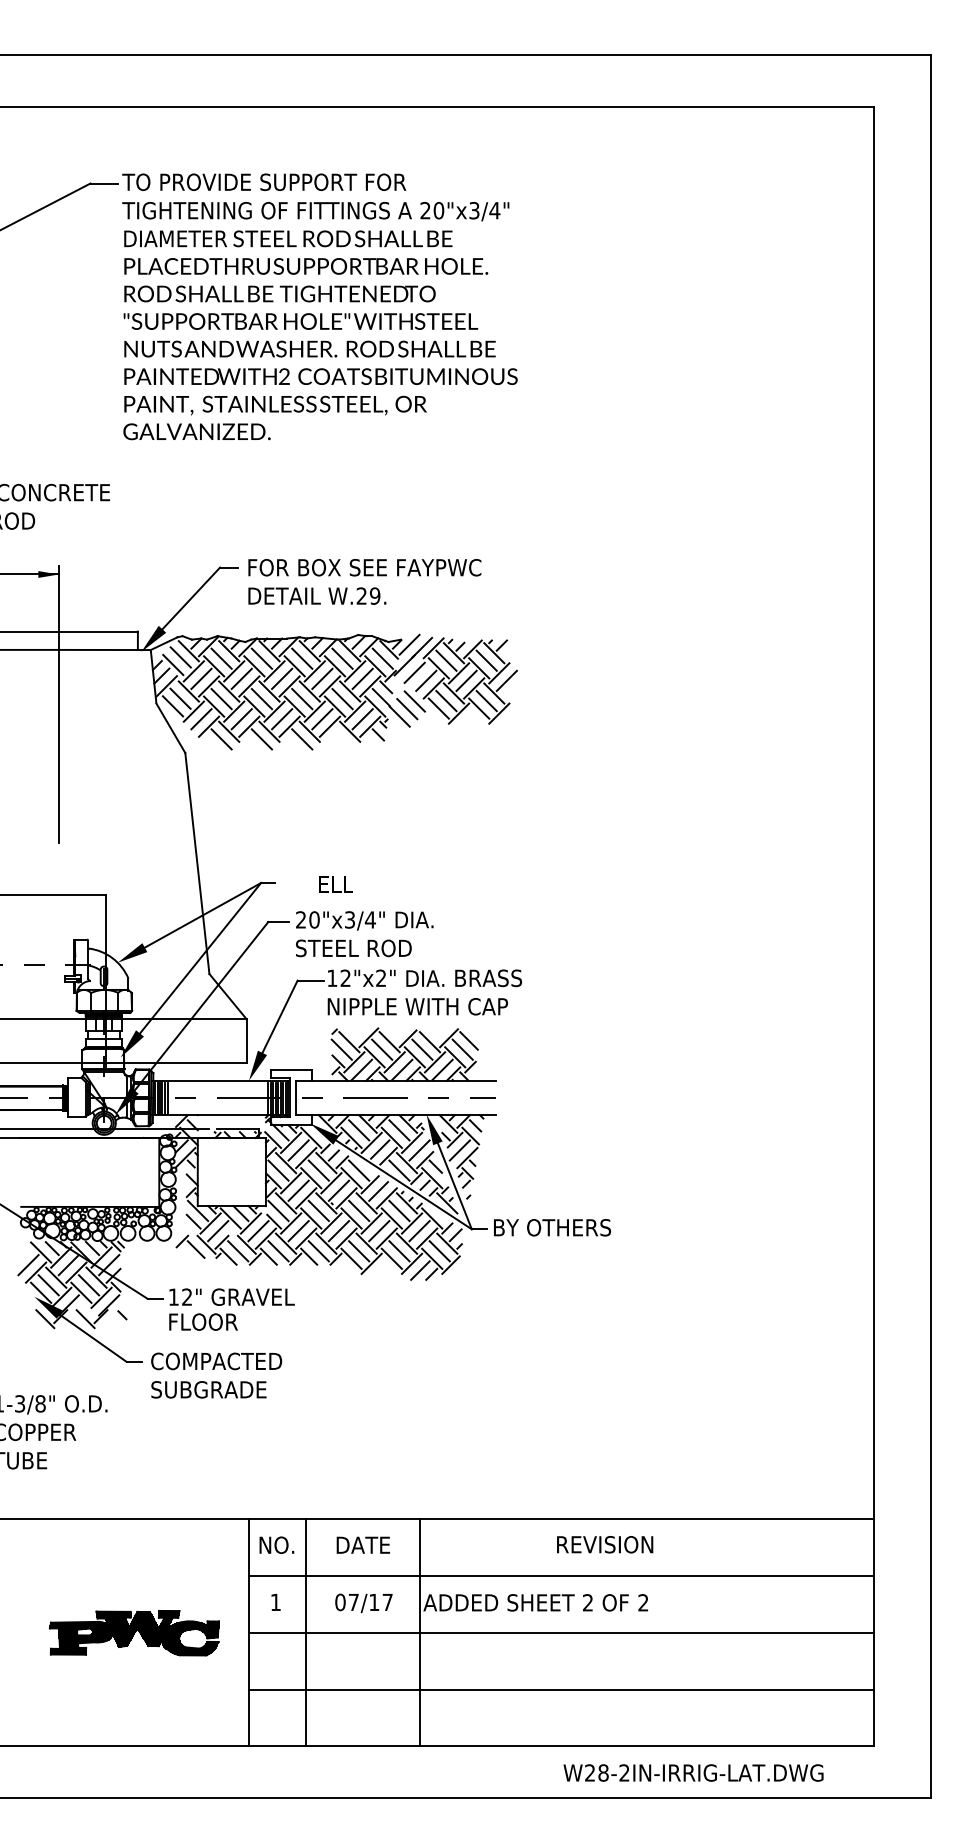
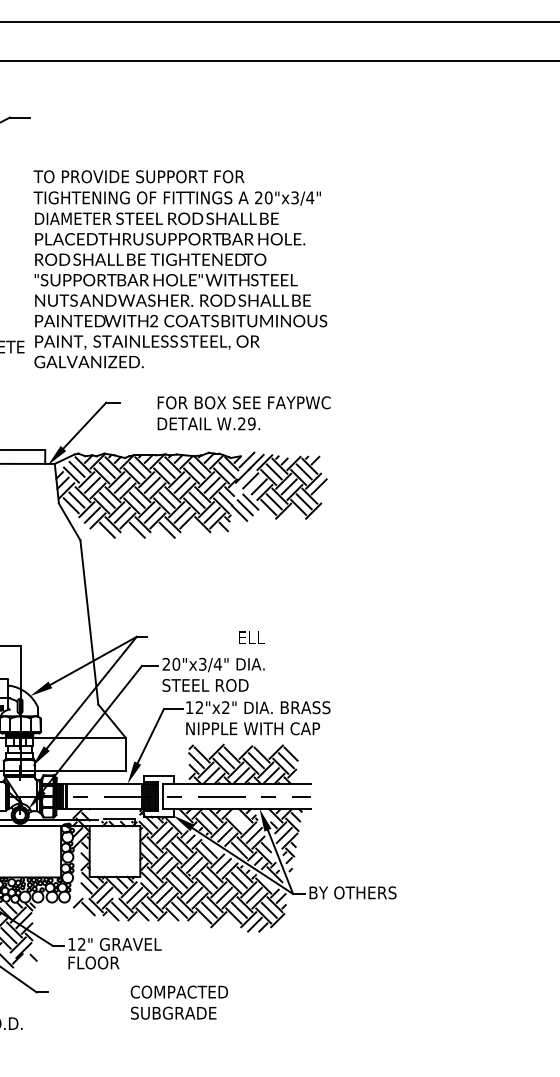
text: (319, 306) -> (180, 269), moved
text: (364, 581) -> (243, 413), moved
text: (335, 884) -> (251, 638), moved
line: (399, 1130) -> (239, 820), removed
text: (216, 1375) -> (179, 1002), moved

